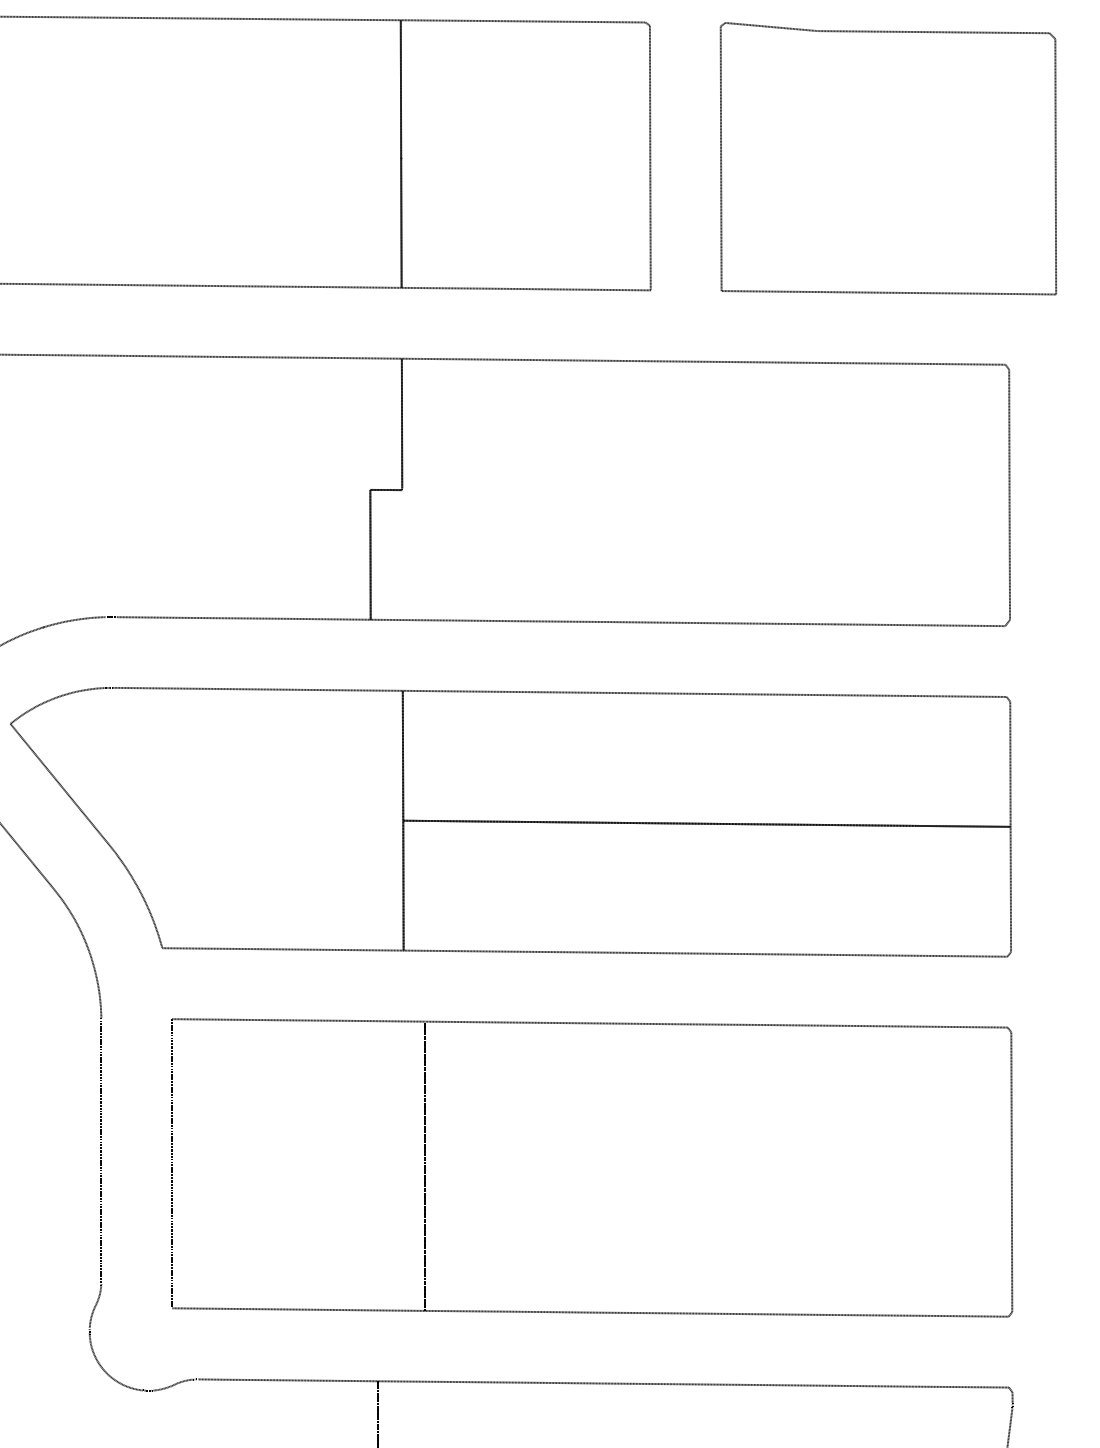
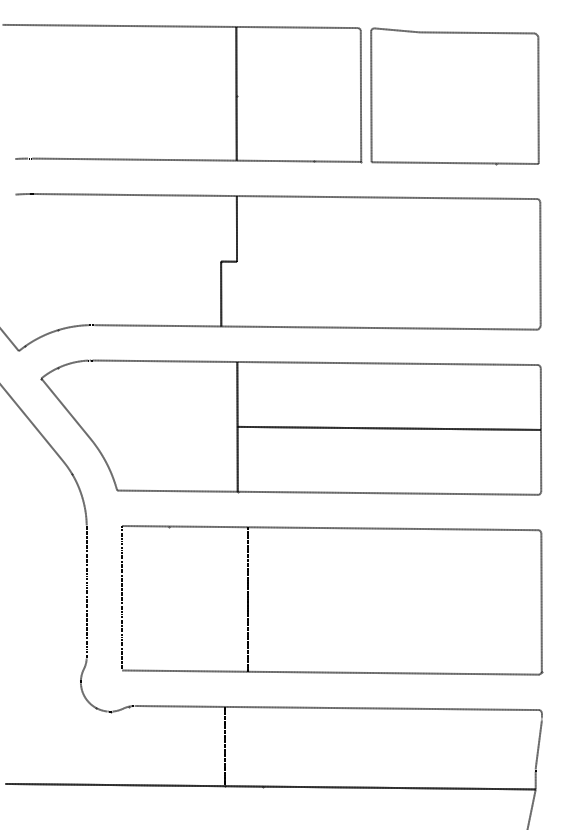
part: (887, 159) -> (454, 96), moved

